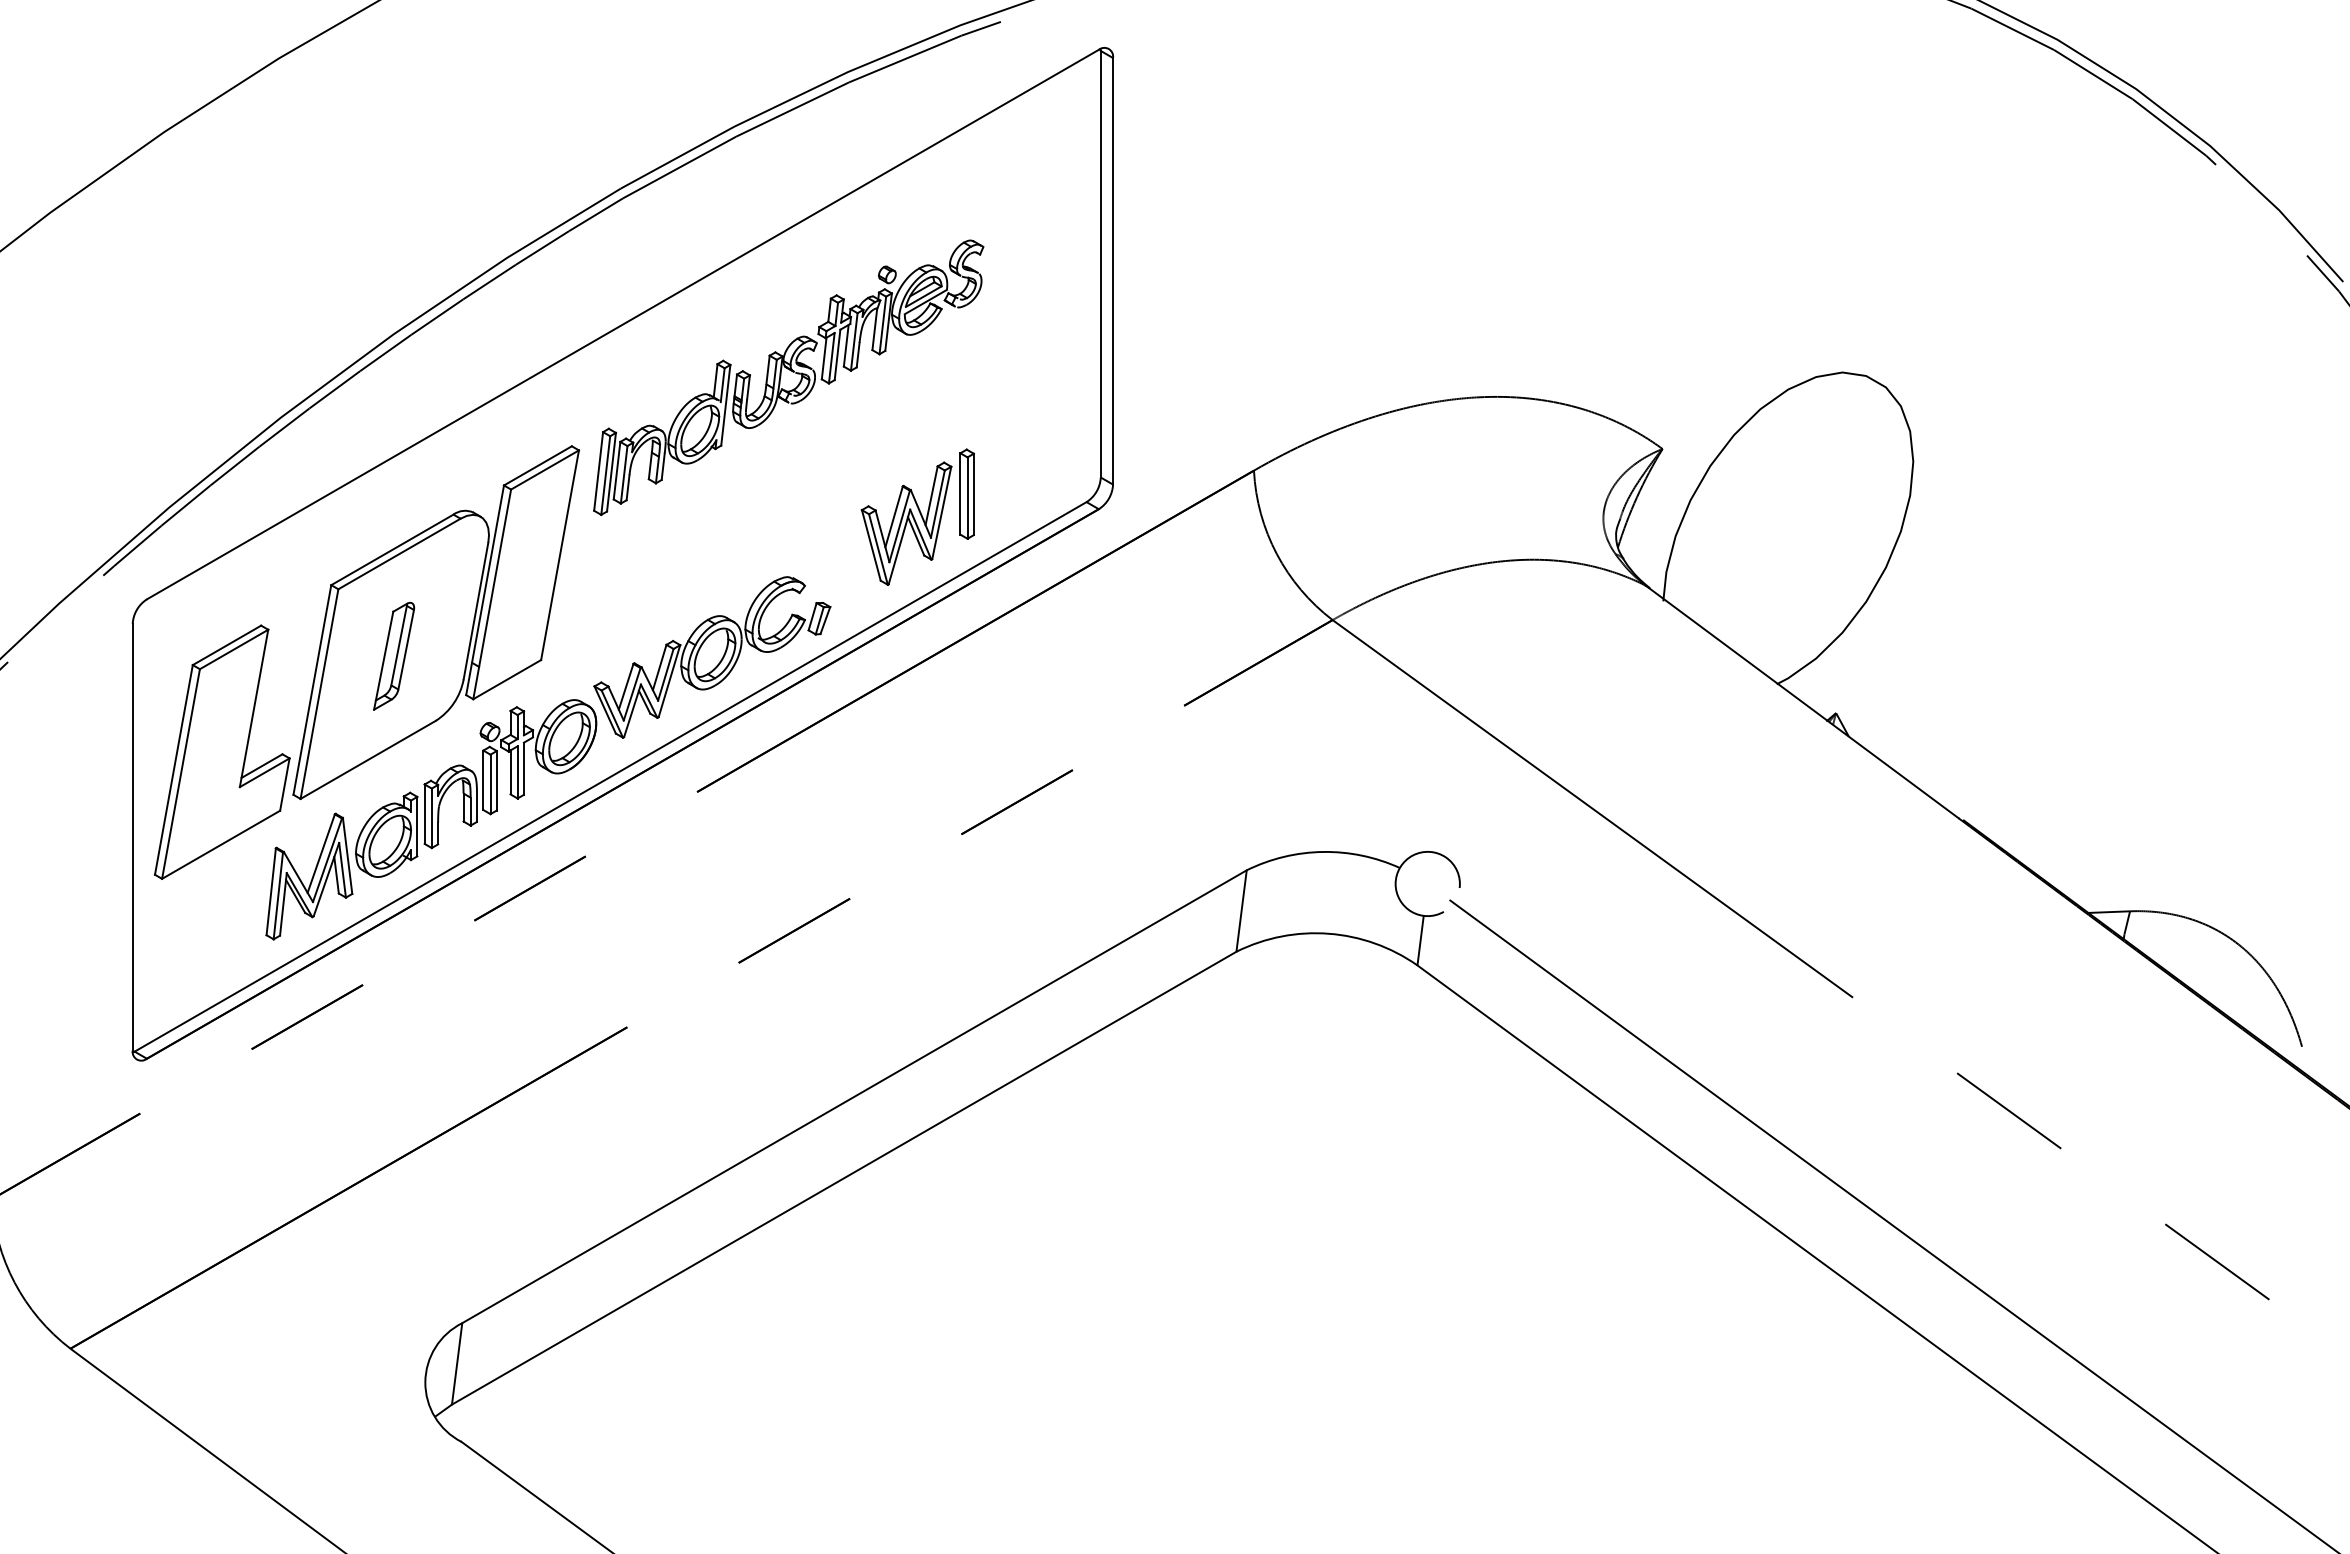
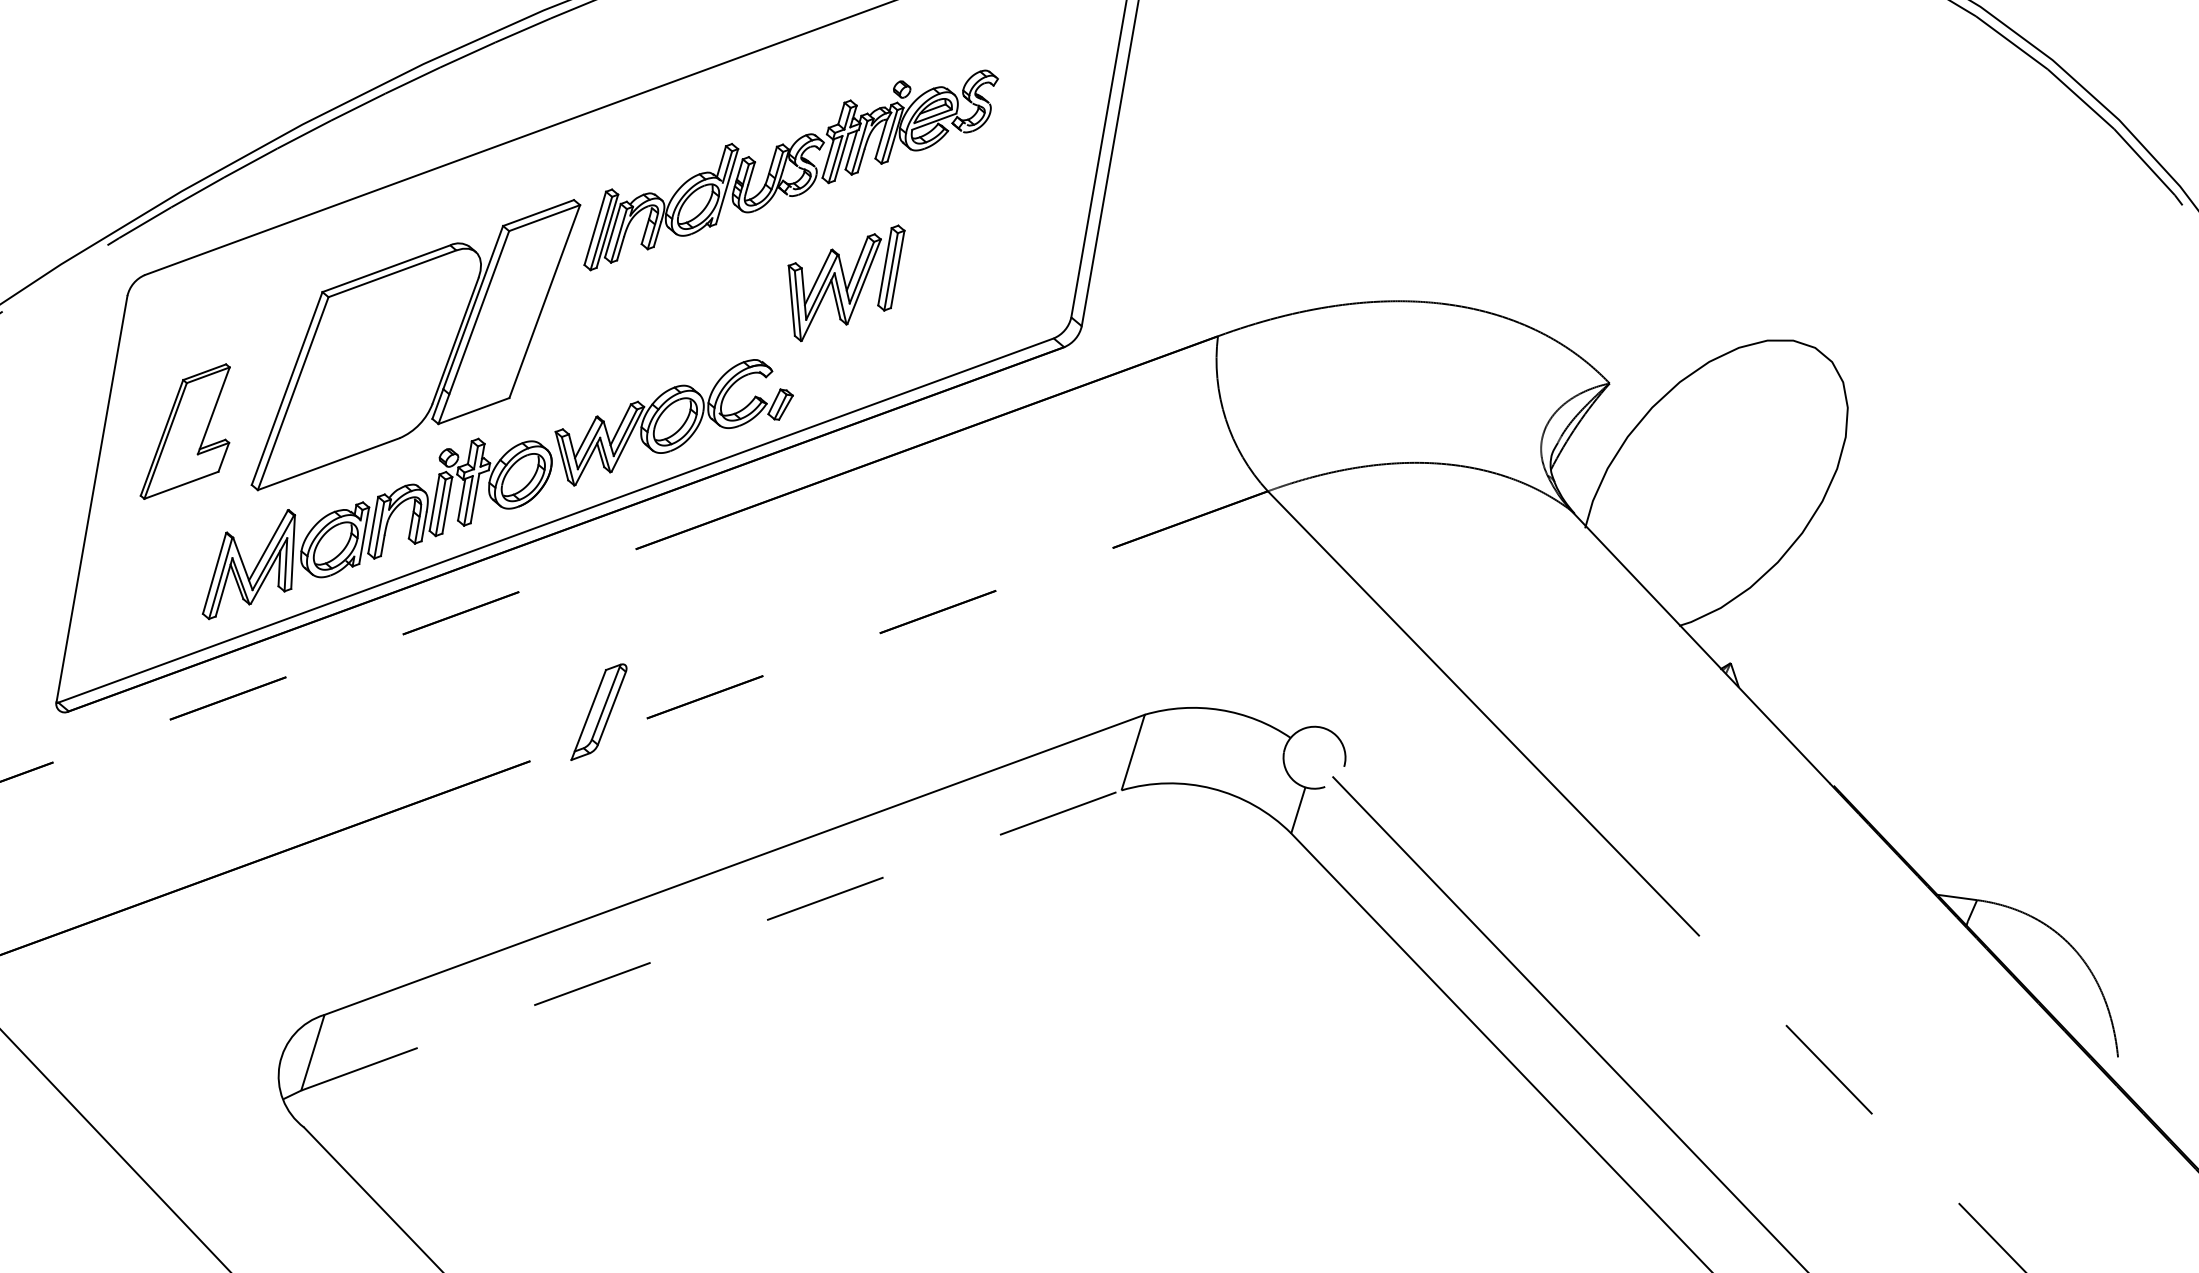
part: (917, 516) -> (840, 281), moved
part: (394, 655) -> (599, 711), moved
part: (222, 751) -> (191, 432), size x0.6
line: (844, 1178) -> (711, 940), solid -> dashed

